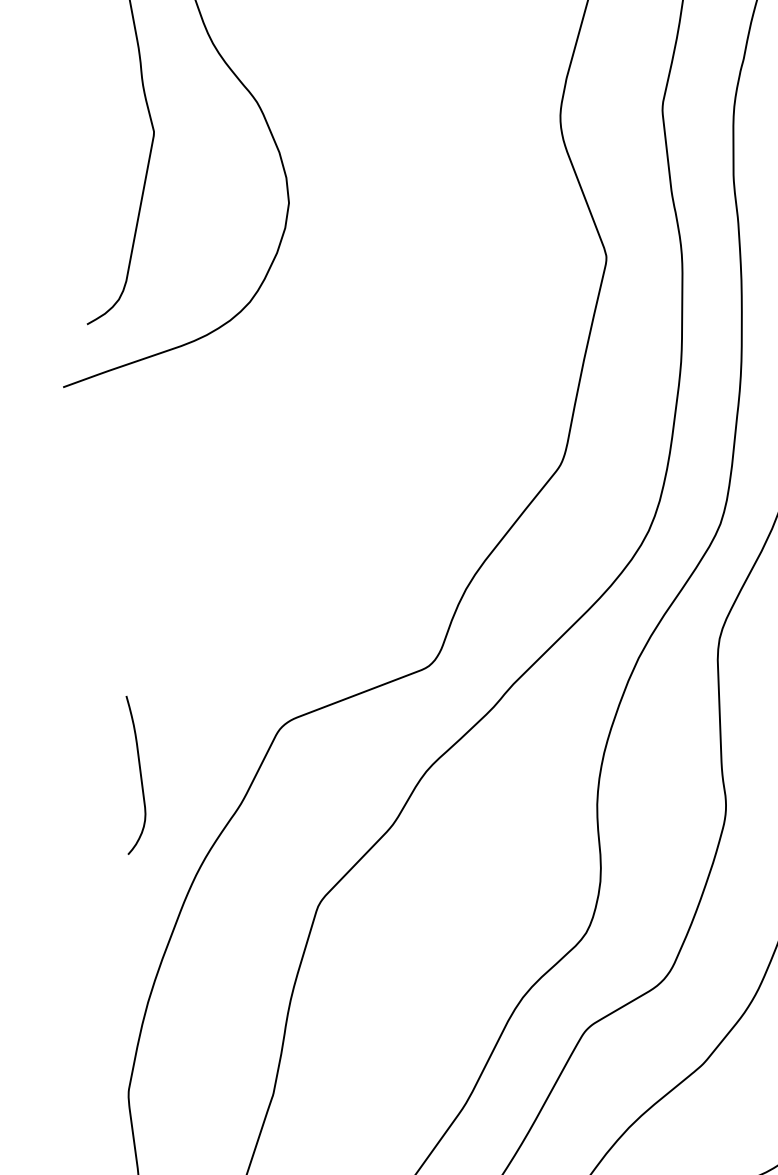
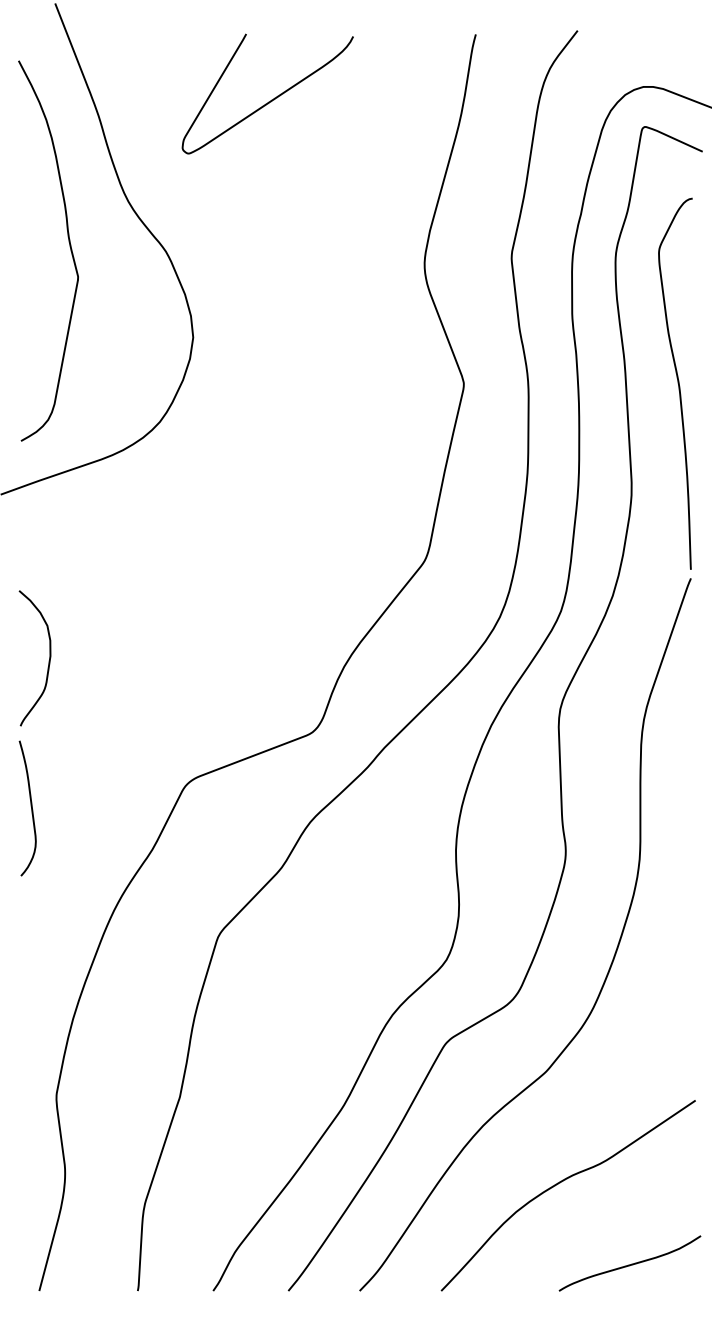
curve: (119, 581) -> (48, 660), added
curve: (139, 773) -> (30, 806), moved

